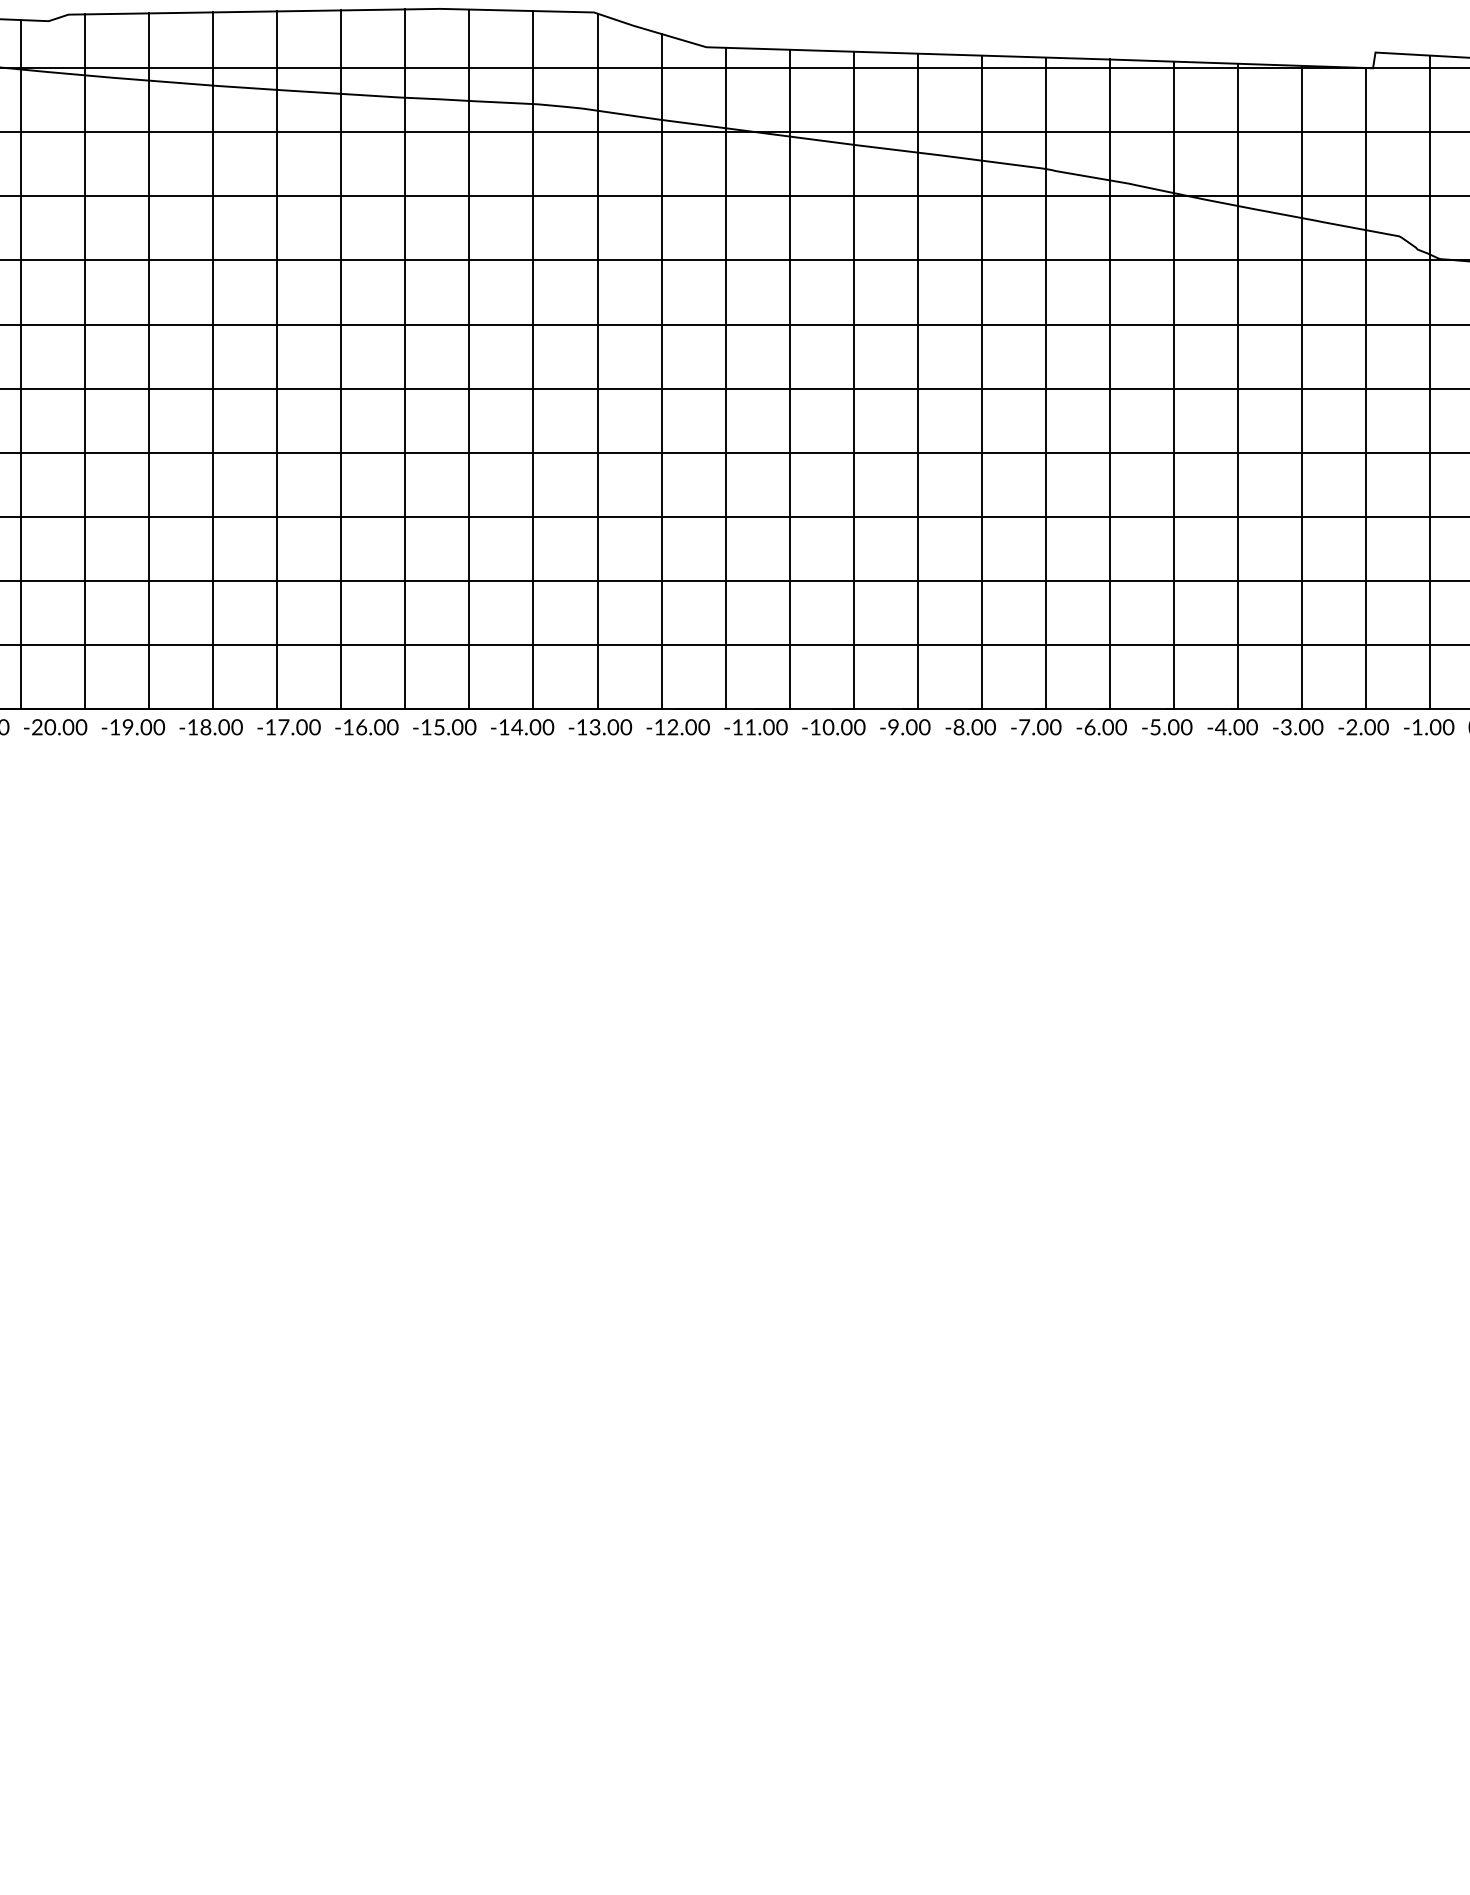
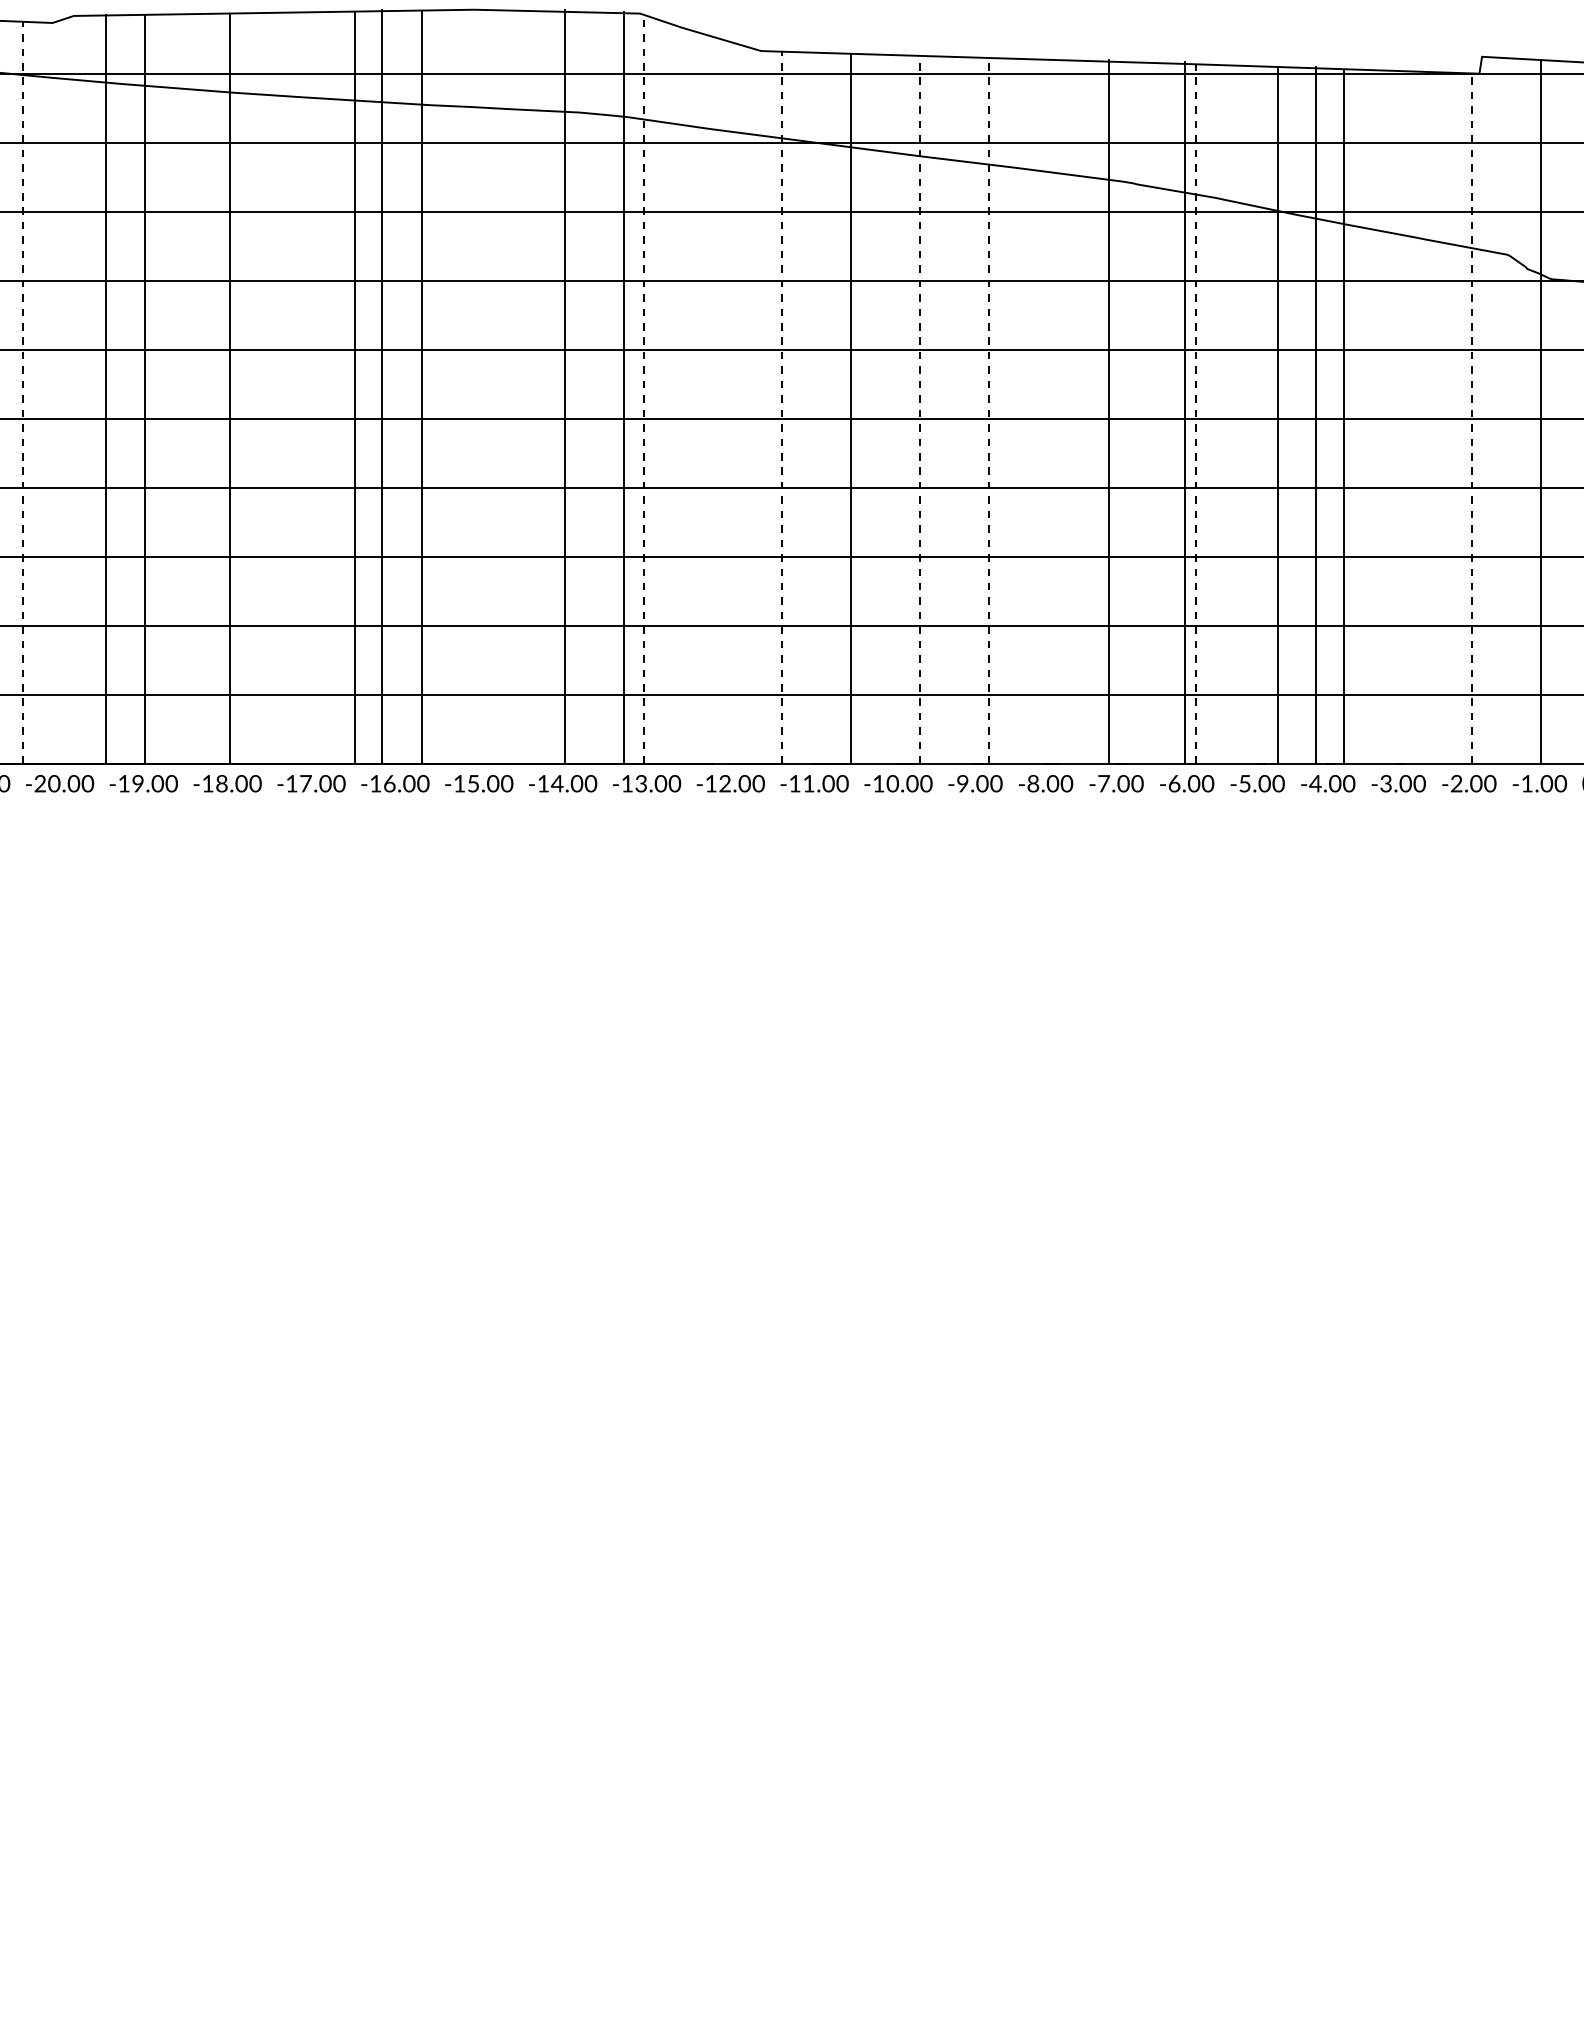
line: (405, 358) -> (382, 386), moved
line: (469, 358) -> (565, 386), moved
line: (277, 359) -> (355, 387), moved
line: (341, 359) -> (421, 387), moved
line: (533, 359) -> (624, 387), moved
line: (149, 360) -> (106, 388), moved
line: (85, 361) -> (145, 389), moved
line: (597, 361) -> (643, 389), solid -> dashed
line: (21, 363) -> (23, 391), solid -> dashed
line: (661, 371) -> (712, 400), removed
line: (725, 377) -> (781, 406), solid -> dashed
line: (853, 380) -> (919, 410), solid -> dashed
line: (917, 381) -> (988, 411), solid -> dashed
line: (981, 381) -> (1108, 411), moved
line: (1045, 382) -> (1184, 412), moved
line: (1109, 384) -> (1195, 414), solid -> dashed
line: (1173, 384) -> (1315, 414), moved
line: (1237, 385) -> (1277, 415), moved
line: (1302, 386) -> (1344, 416), moved
line: (1366, 387) -> (1472, 417), solid -> dashed

